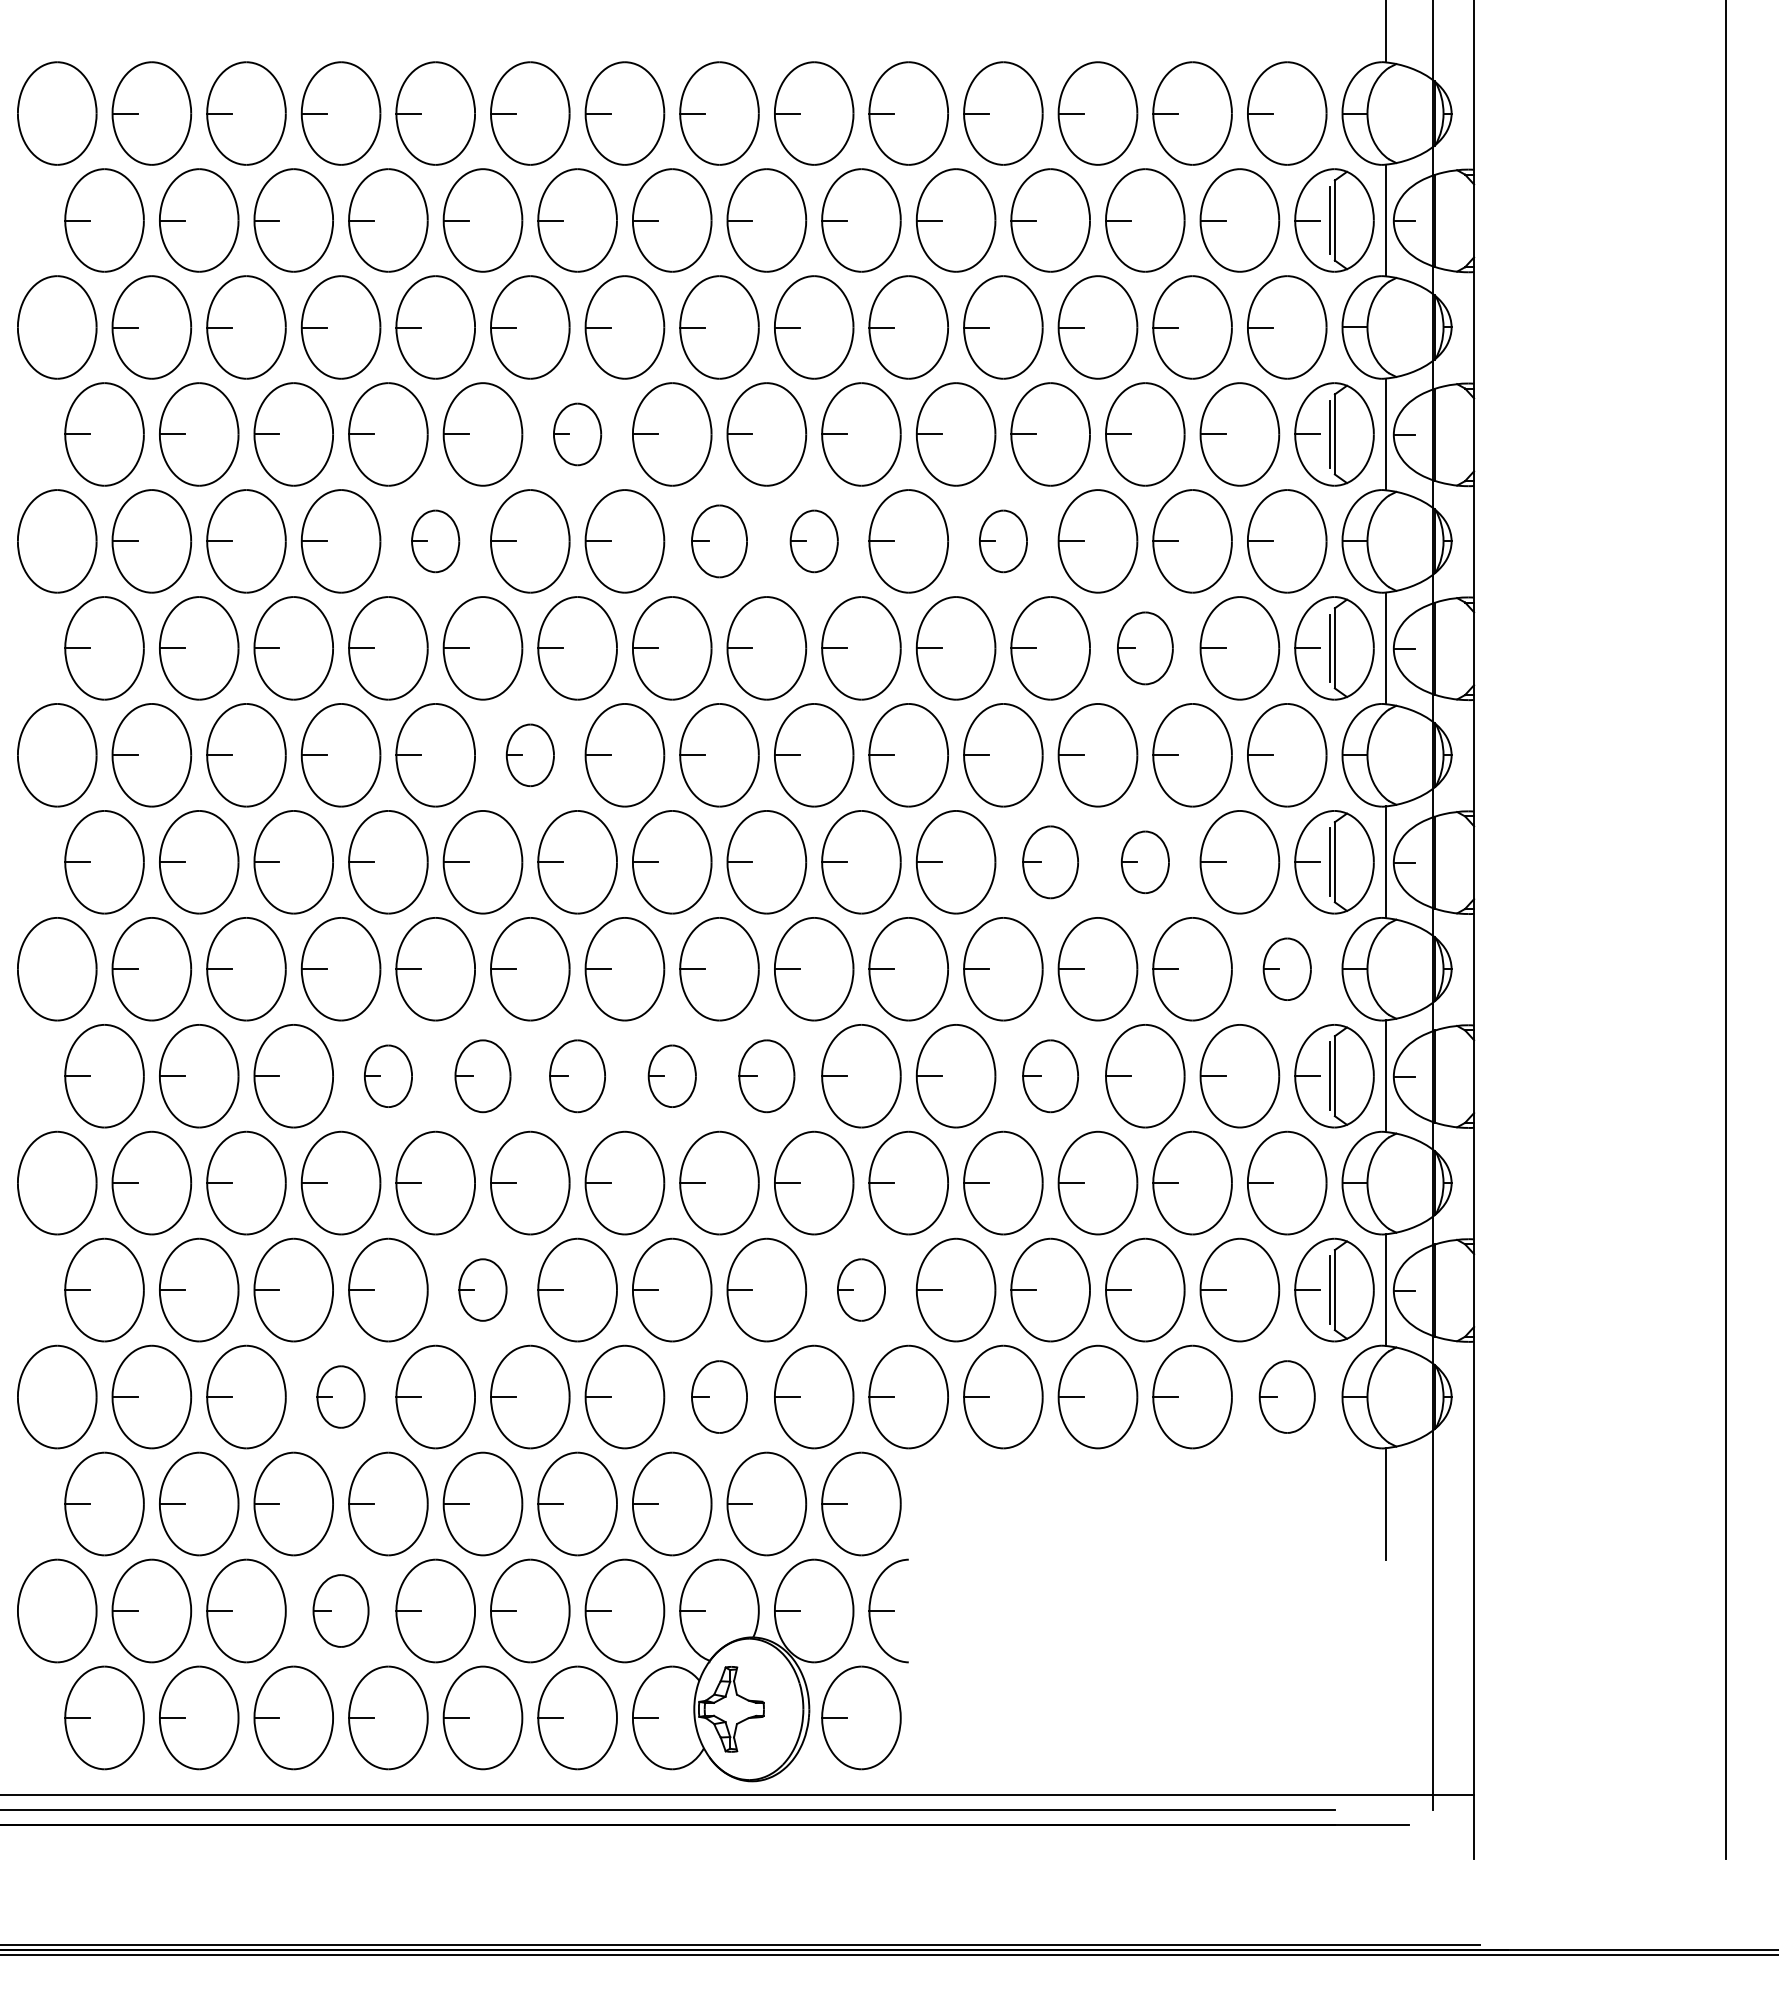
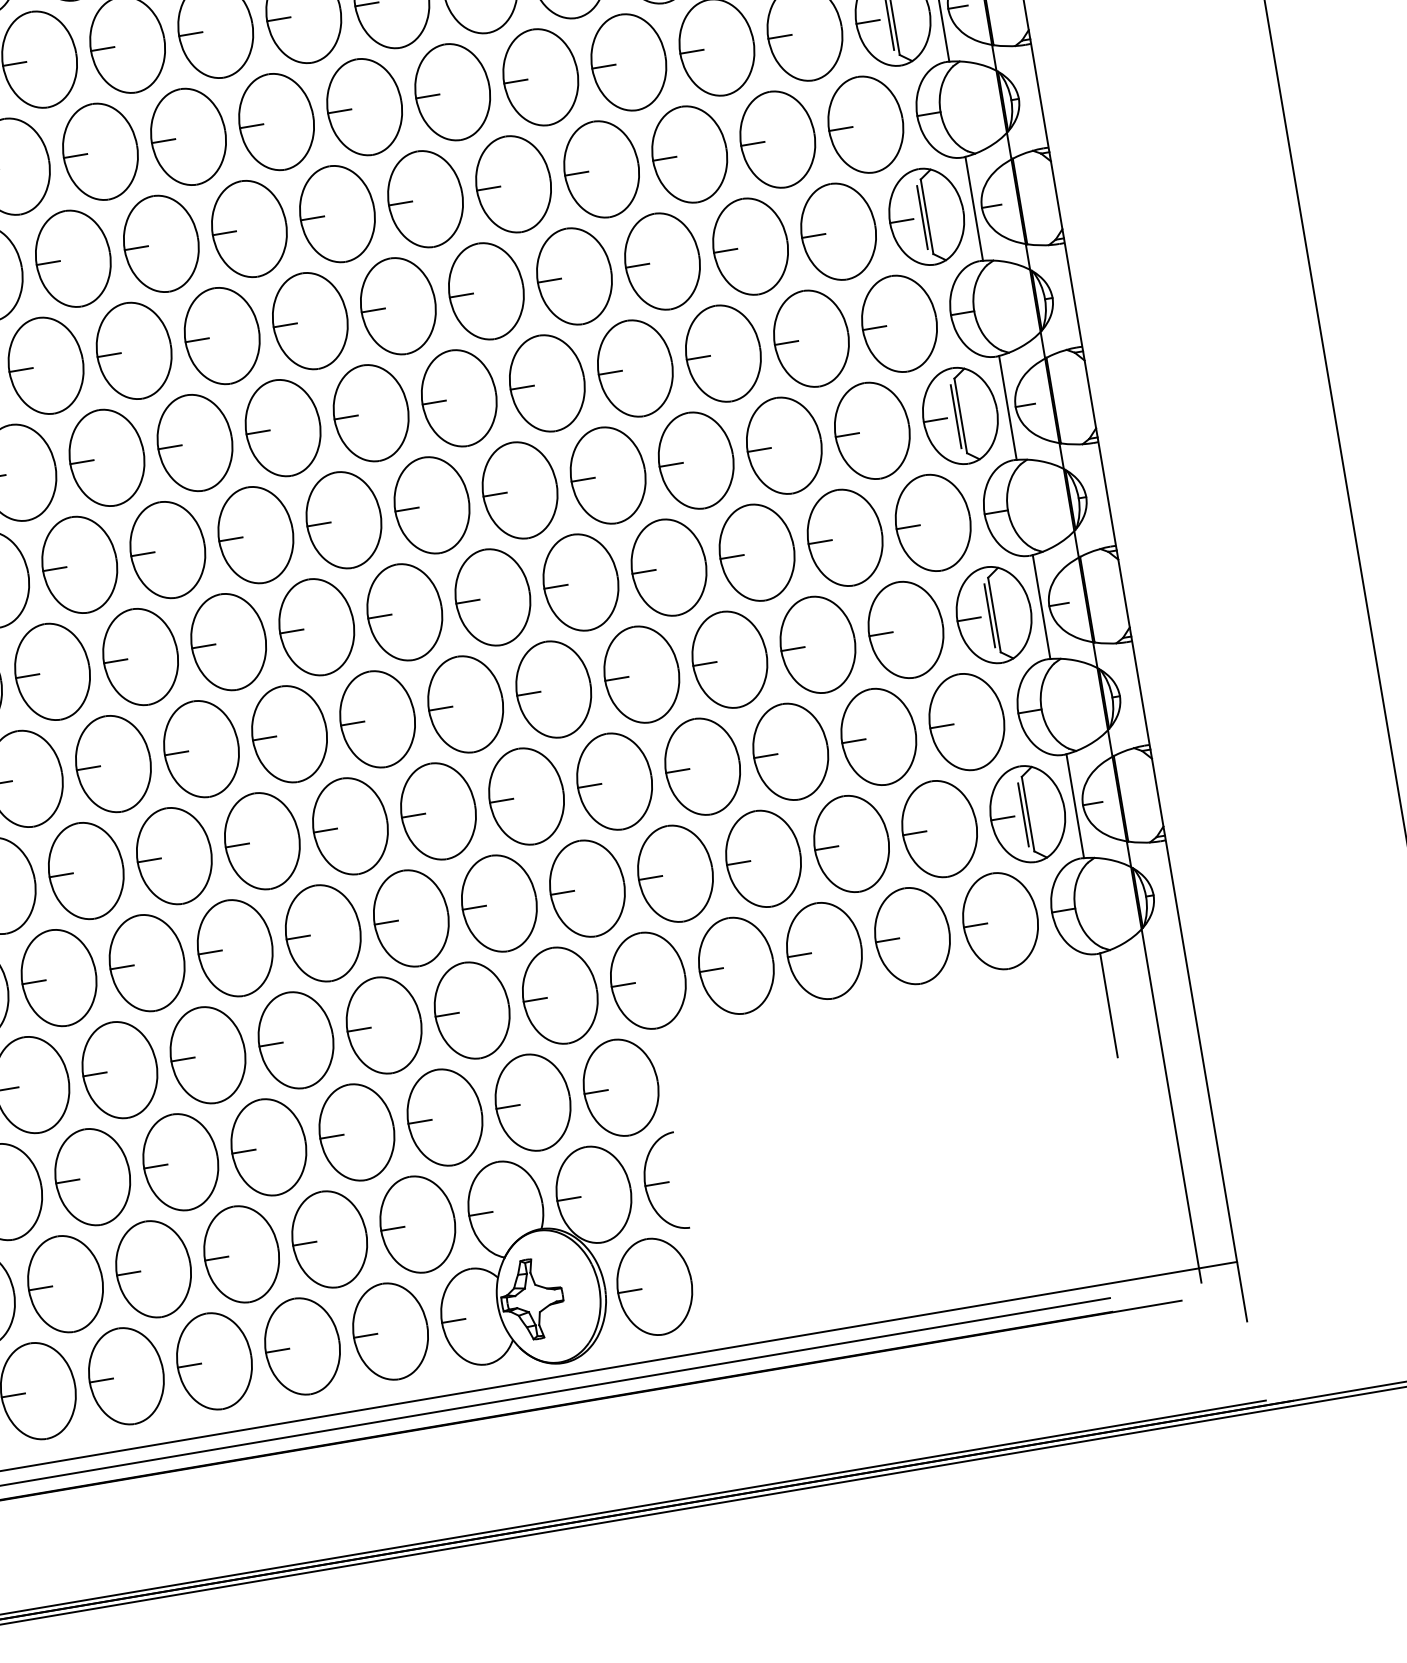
part: (577, 434) -> (188, 136), size x1.67
part: (435, 541) -> (73, 258), size x1.67
part: (719, 541) -> (337, 214), size x1.43
part: (814, 541) -> (425, 199), size x1.67
part: (1003, 541) -> (601, 169), size x1.67
part: (1145, 648) -> (750, 246), size x1.43
part: (530, 755) -> (195, 443), size x1.67
part: (1050, 862) -> (696, 460), size x1.43
part: (1145, 862) -> (784, 445), size x1.67
part: (1287, 969) -> (933, 523), size x1.67
part: (388, 1076) -> (113, 764), size x1.67
part: (482, 1076) -> (201, 749), size x1.43
part: (577, 1076) -> (289, 734), size x1.43
part: (672, 1076) -> (377, 719), size x1.67
part: (766, 1076) -> (465, 704), size x1.43
part: (1050, 1076) -> (729, 660), size x1.43
part: (482, 1289) -> (234, 947), size x1.67
part: (861, 1289) -> (587, 888), size x1.67
part: (340, 1396) -> (119, 1069), size x1.67
part: (719, 1396) -> (472, 1010), size x1.43
part: (1287, 1396) -> (1000, 920), size x1.43
part: (340, 1610) -> (152, 1268), size x1.43

